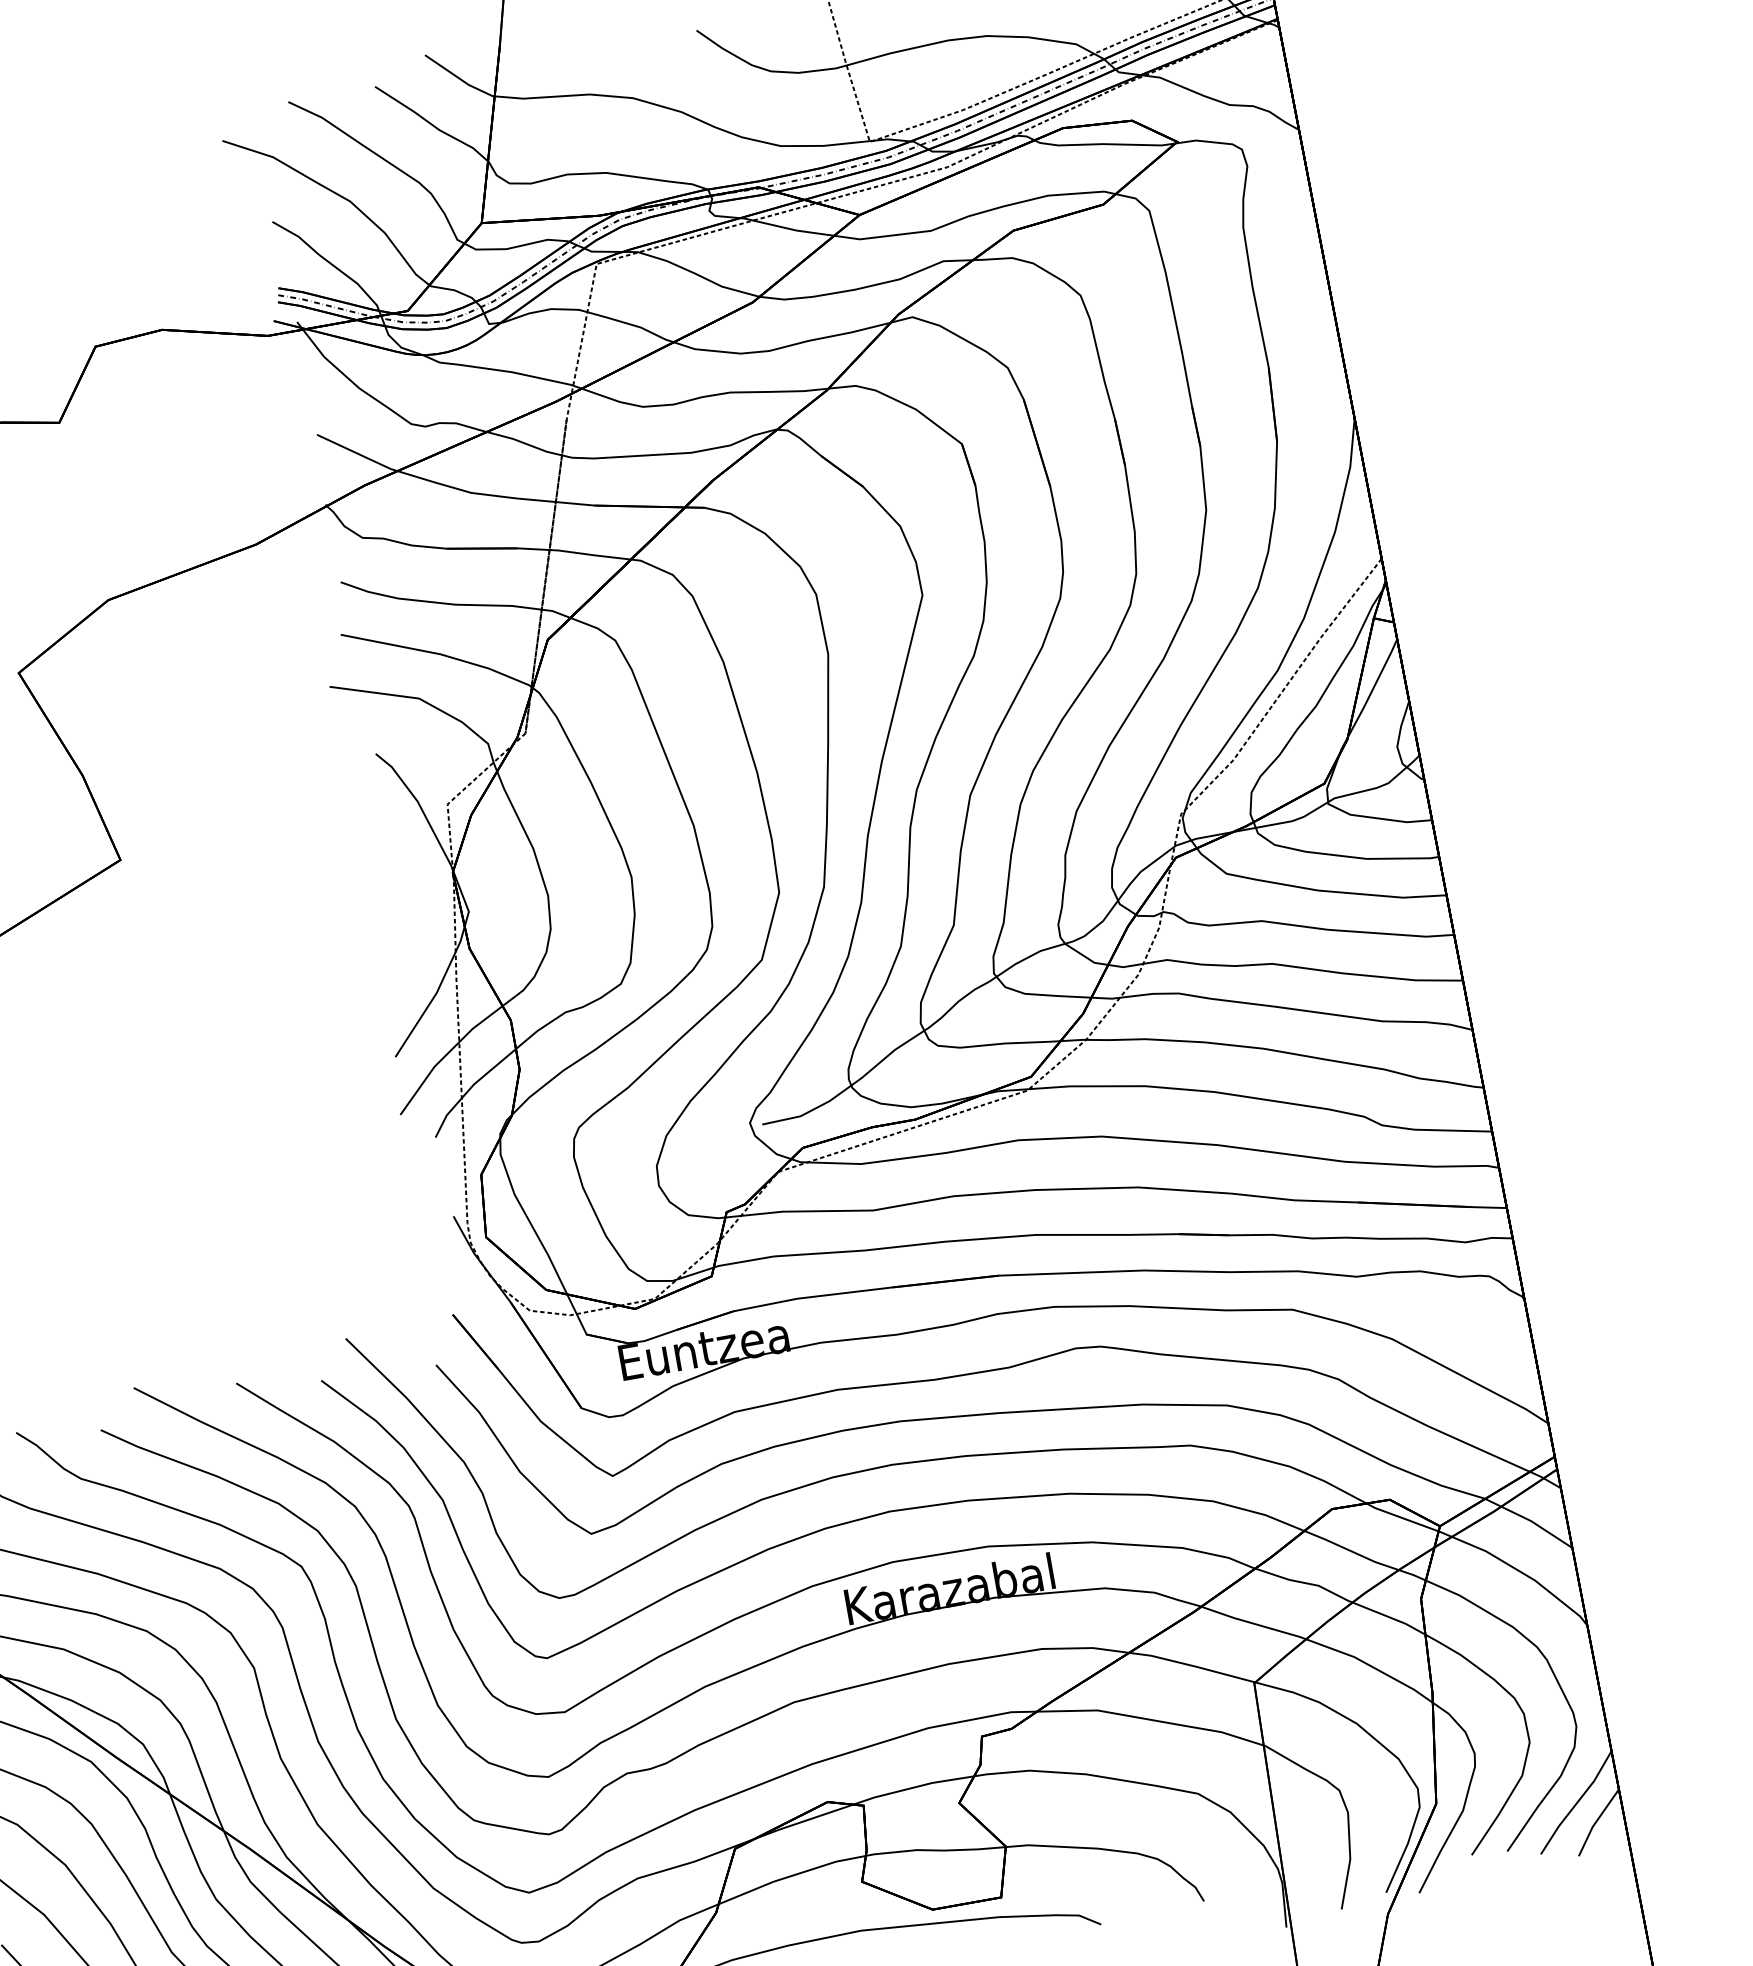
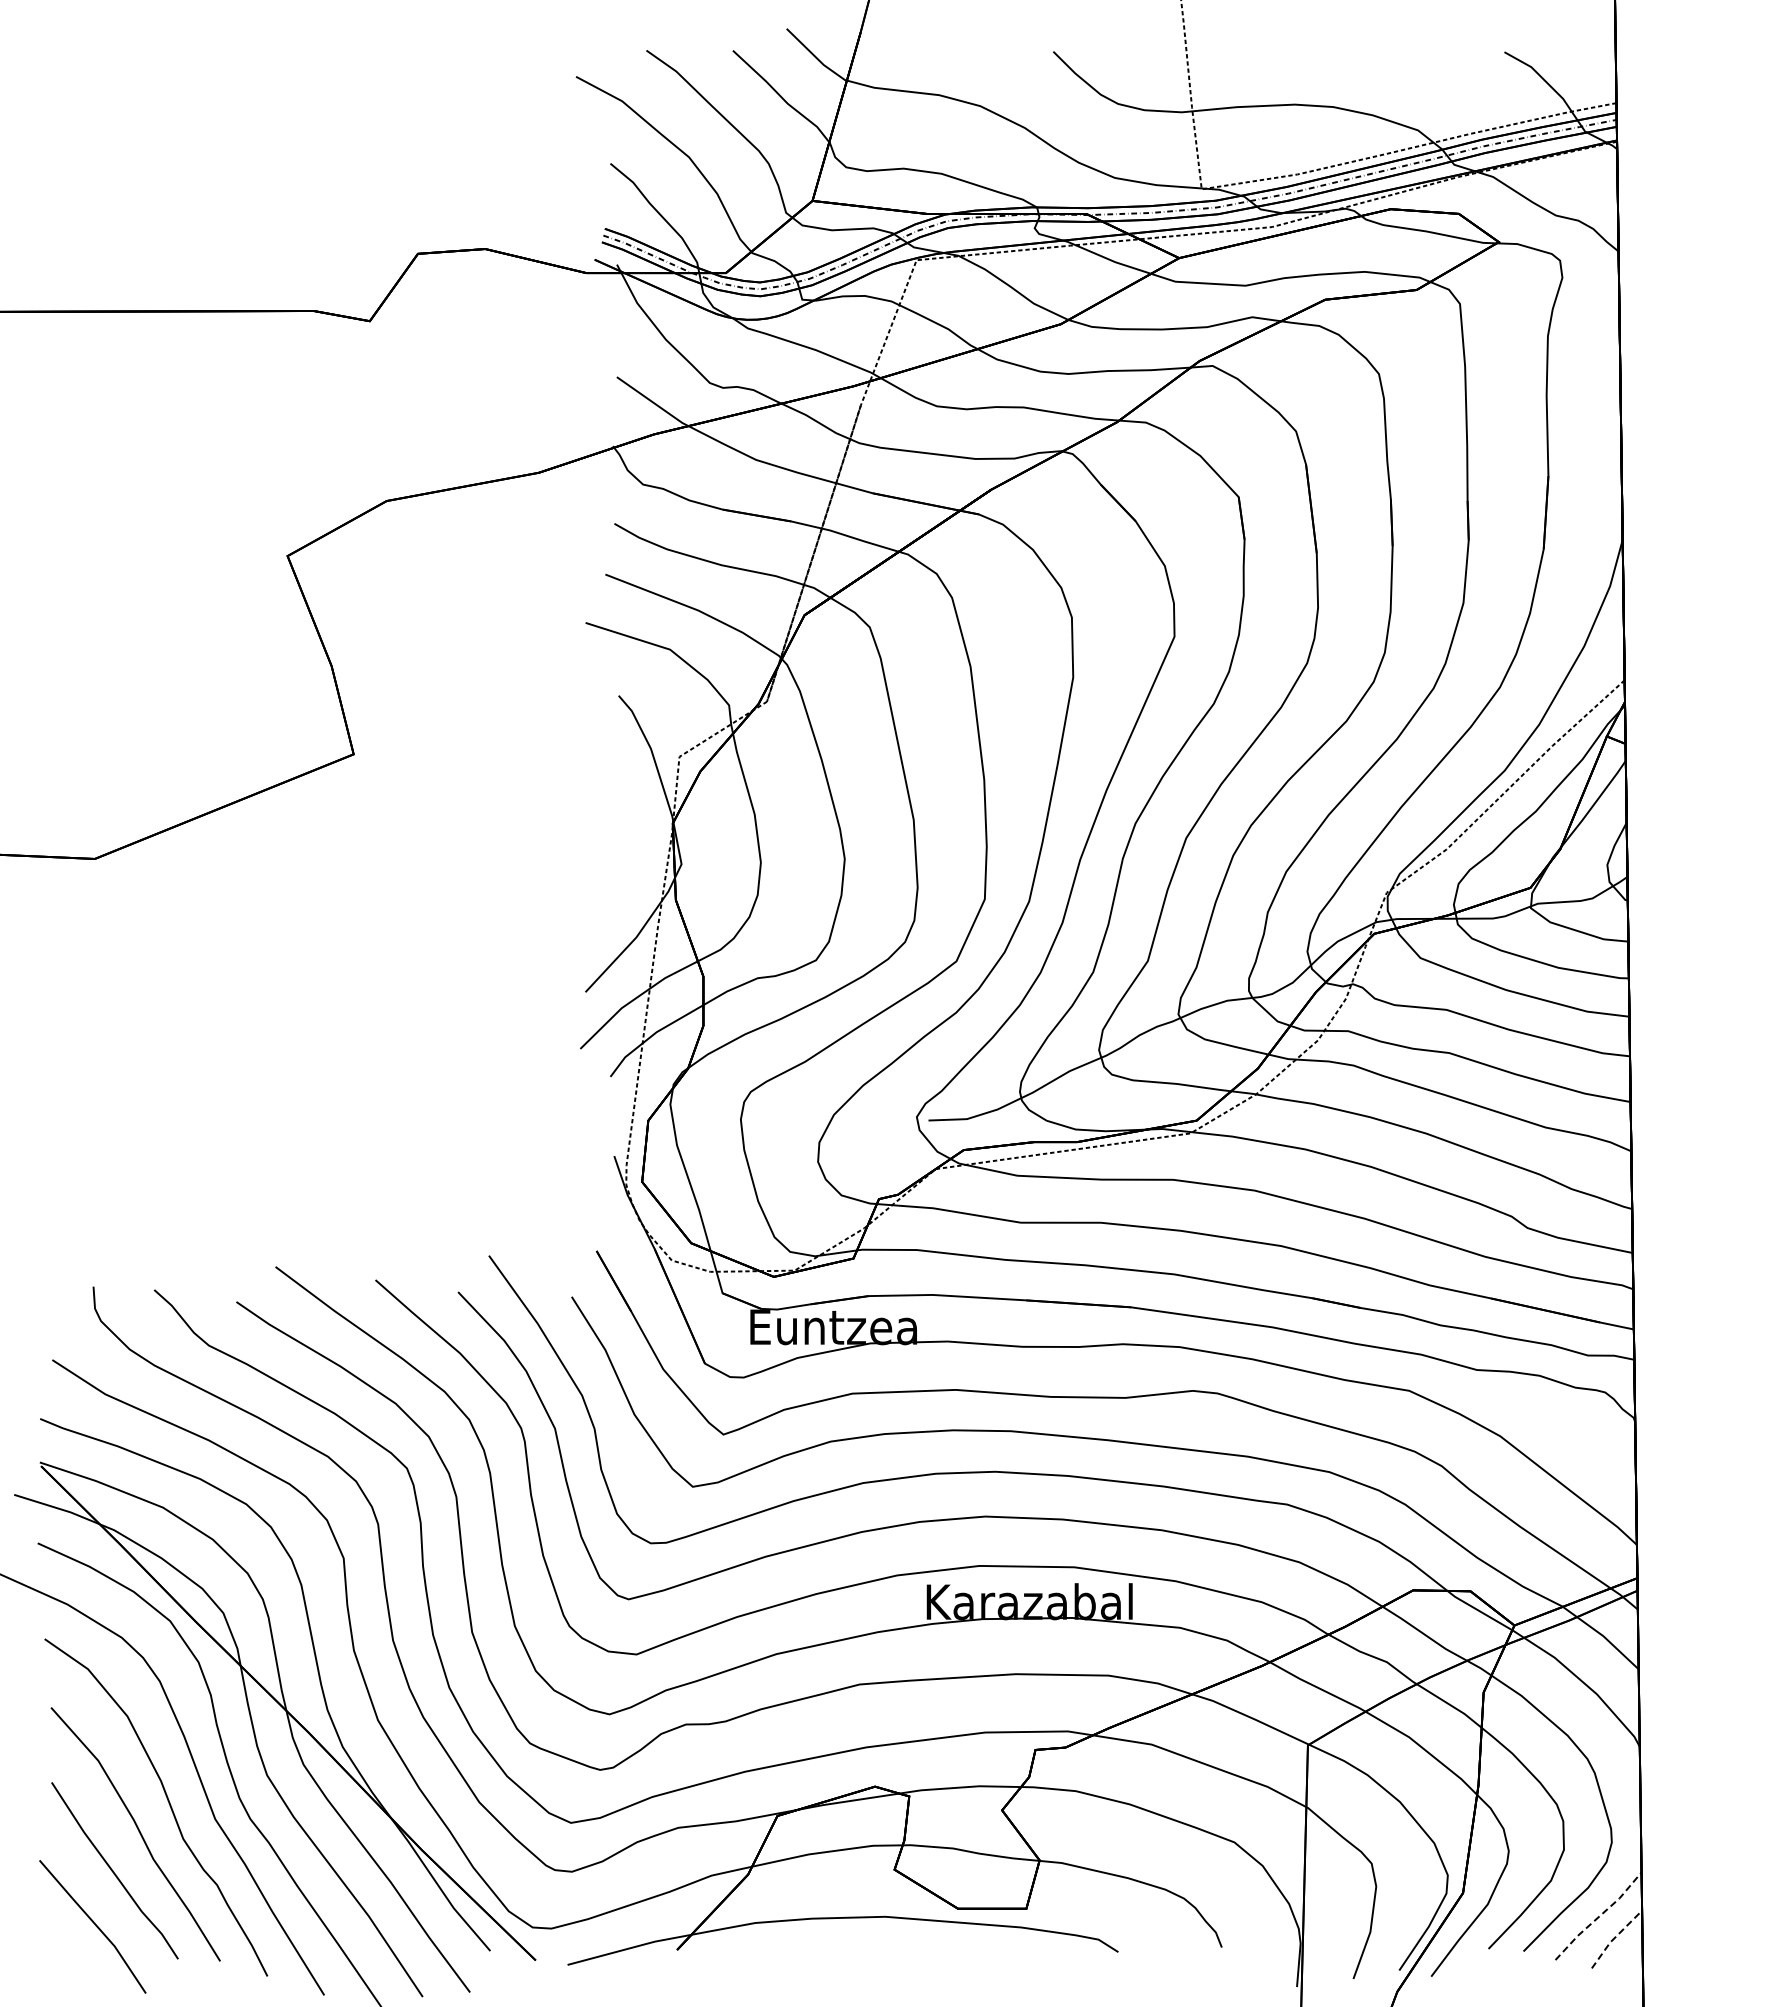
line: (1577, 1802) -> (1599, 1916), solid -> dashed
line: (1597, 1821) -> (1615, 1937), solid -> dashed

